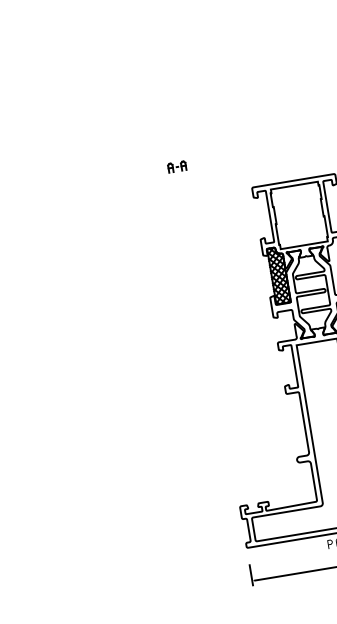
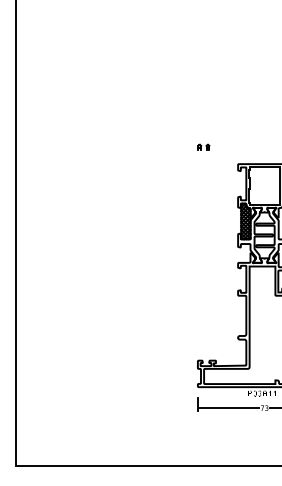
part: (176, 165) -> (203, 146), moved

